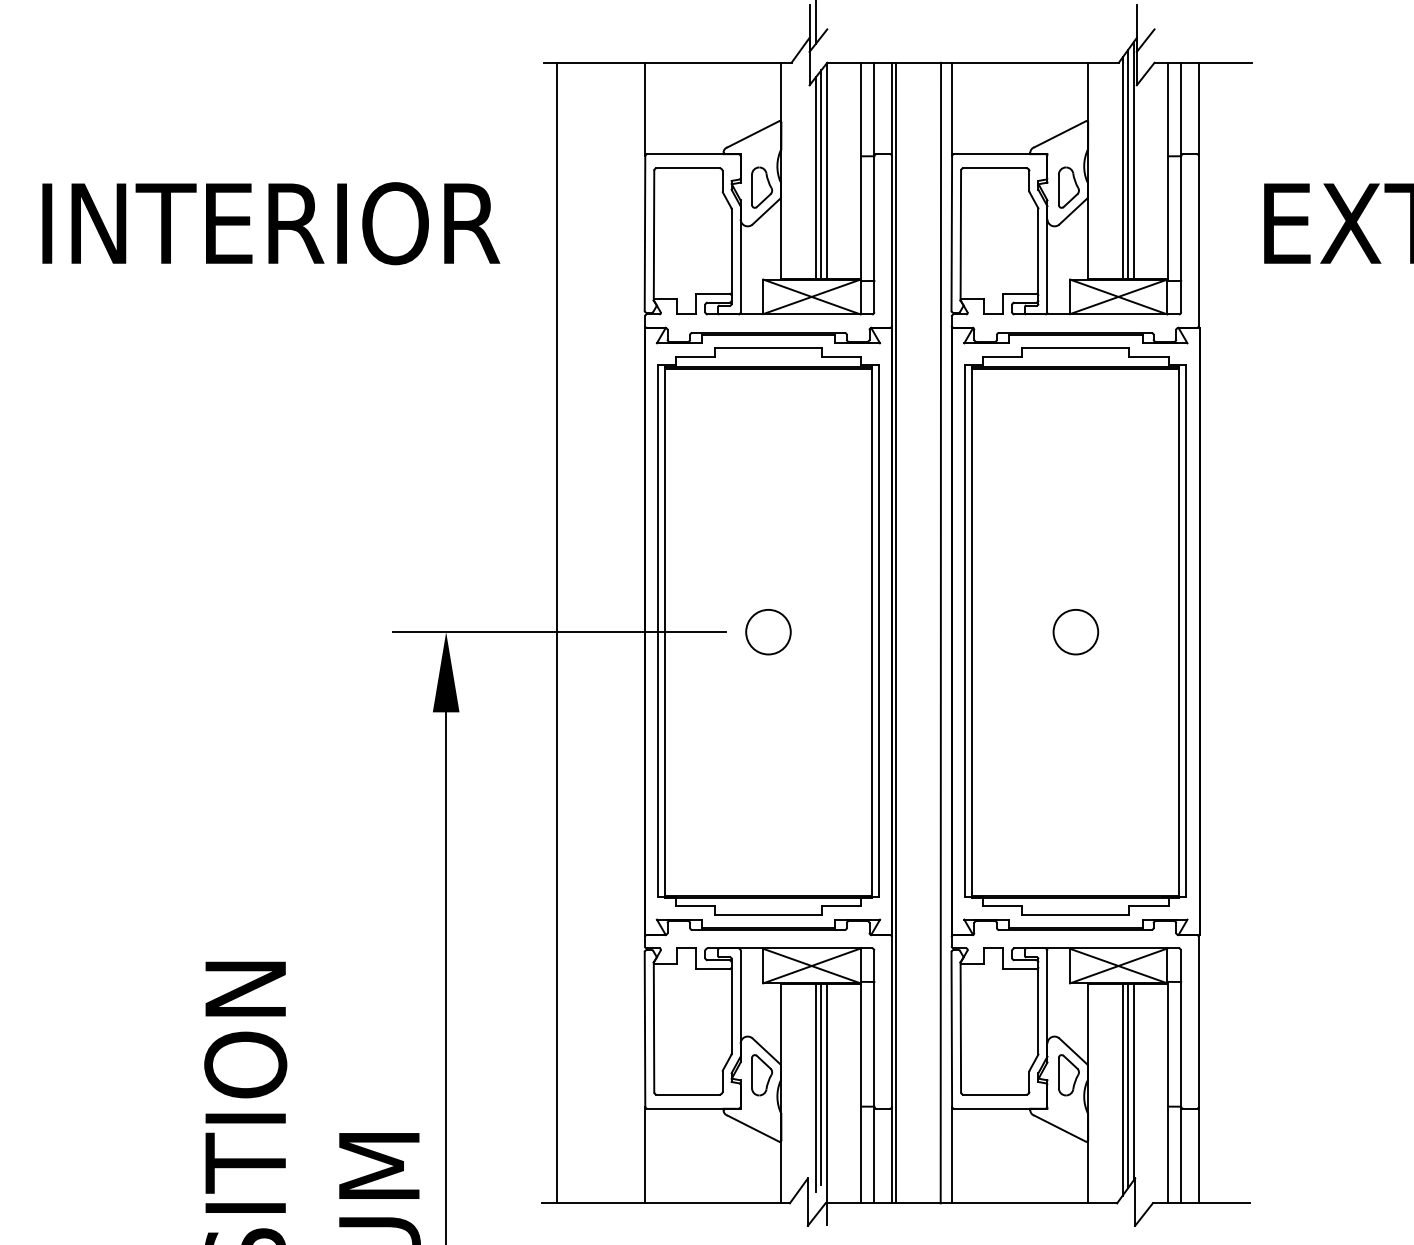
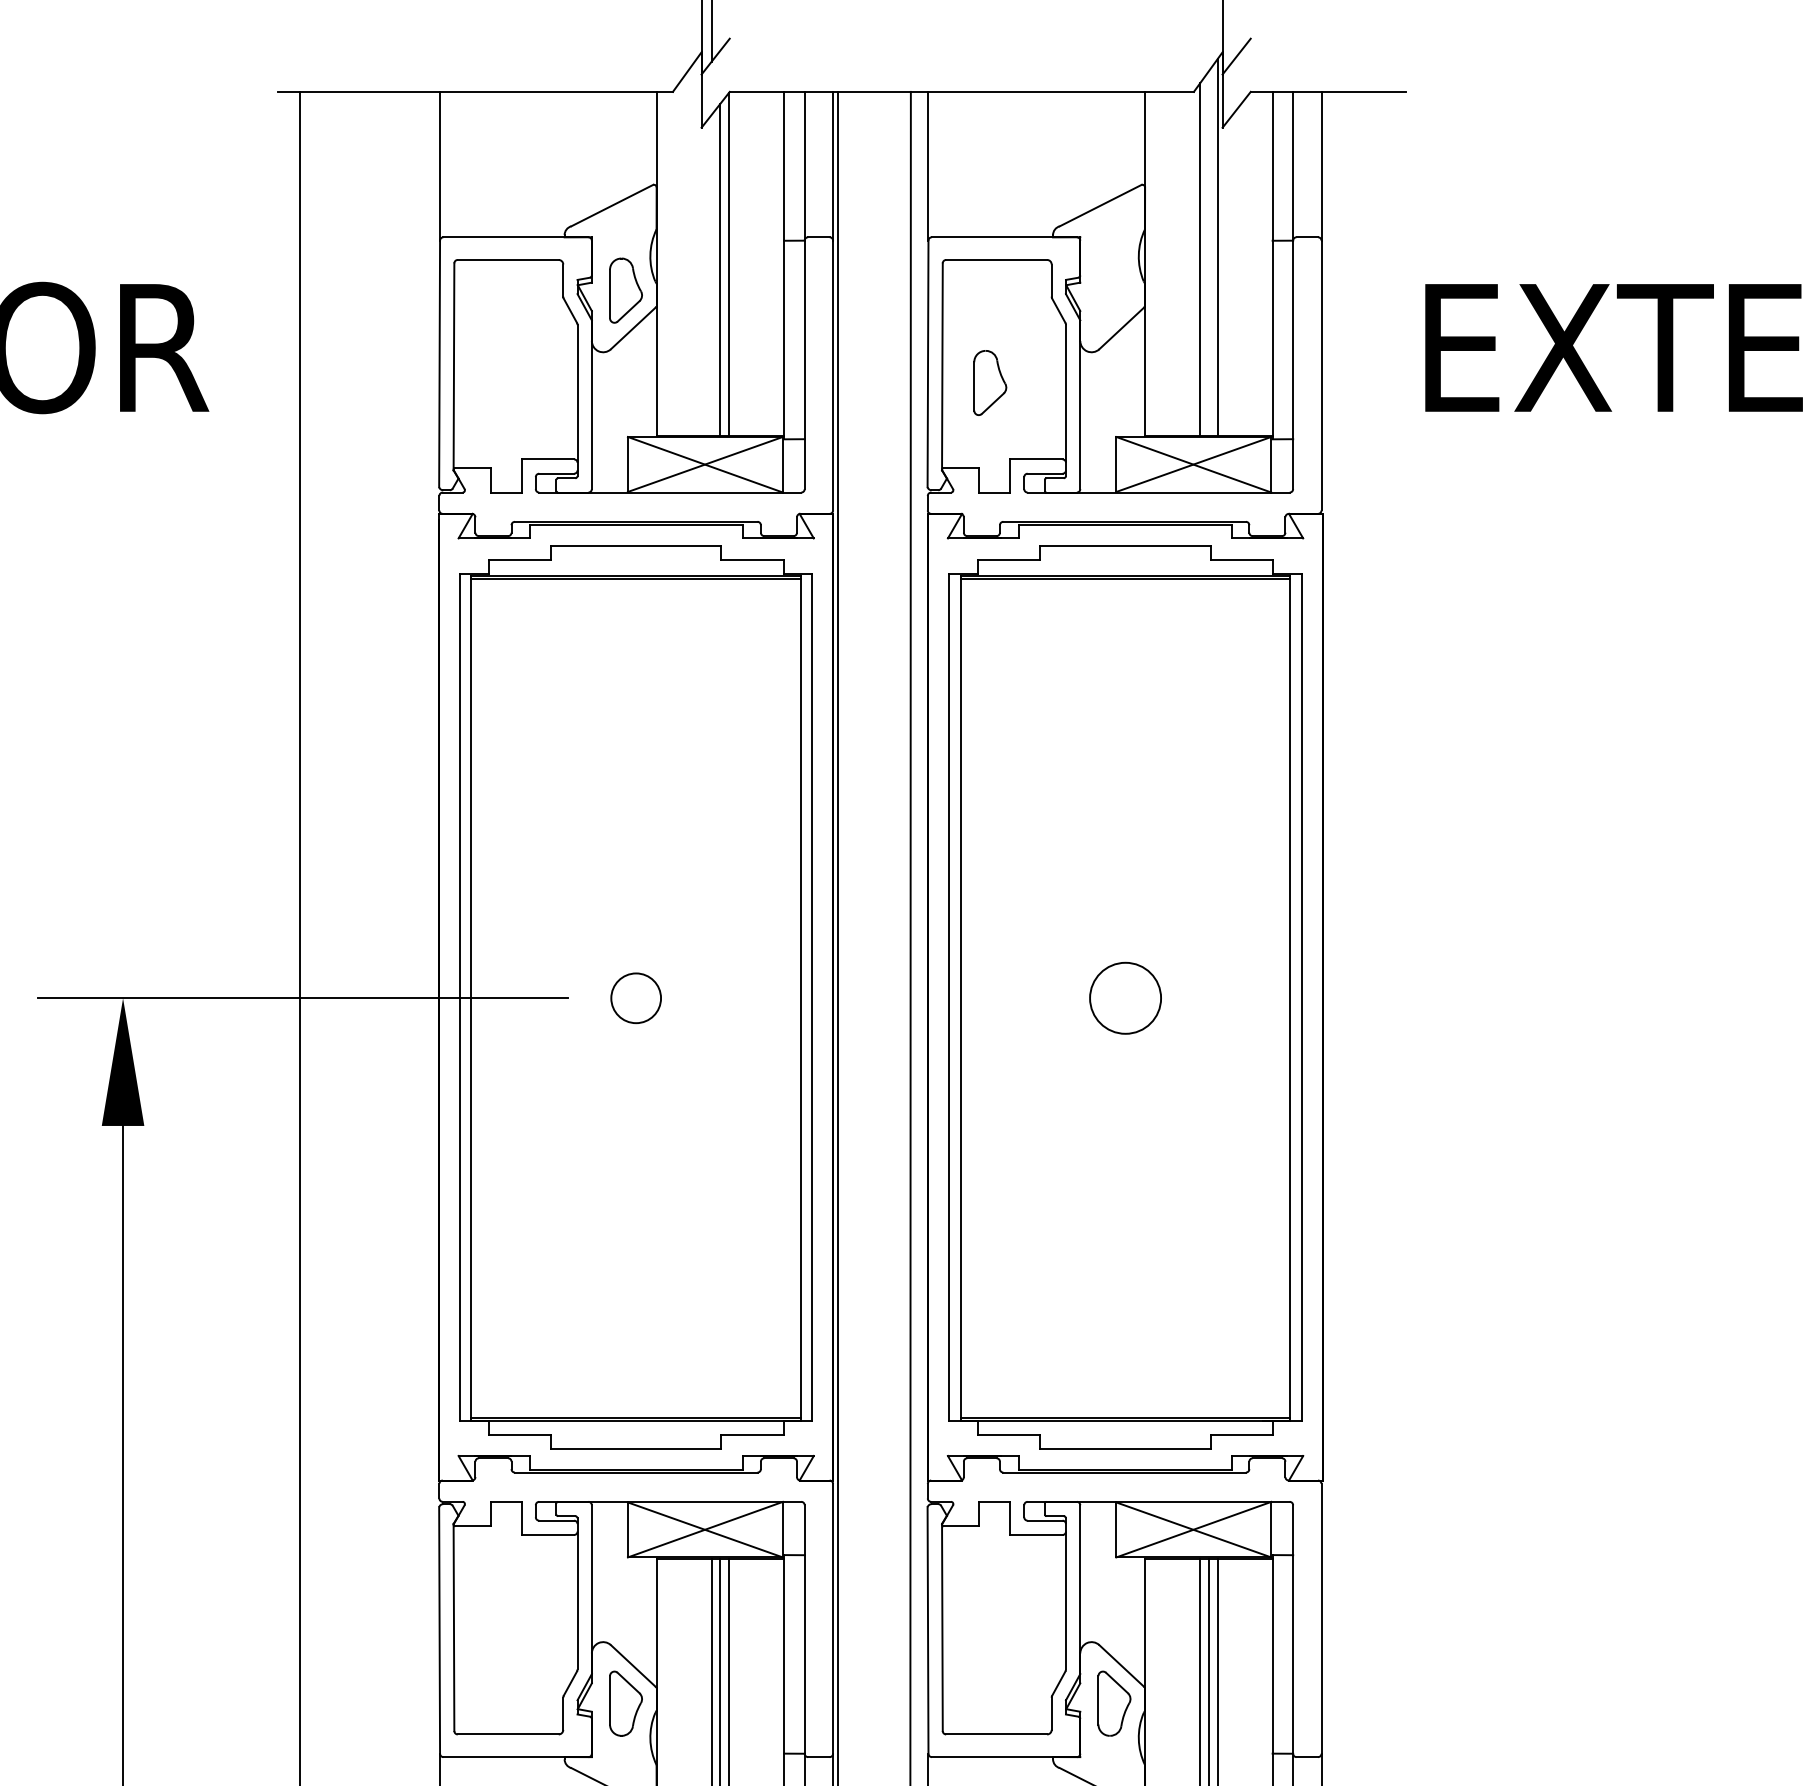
line: (1128, 163) -> (1209, 252), removed
line: (815, 177) -> (711, 274), removed
part: (1068, 187) -> (989, 382), moved
circle: (768, 631) -> (636, 997), size x0.7

